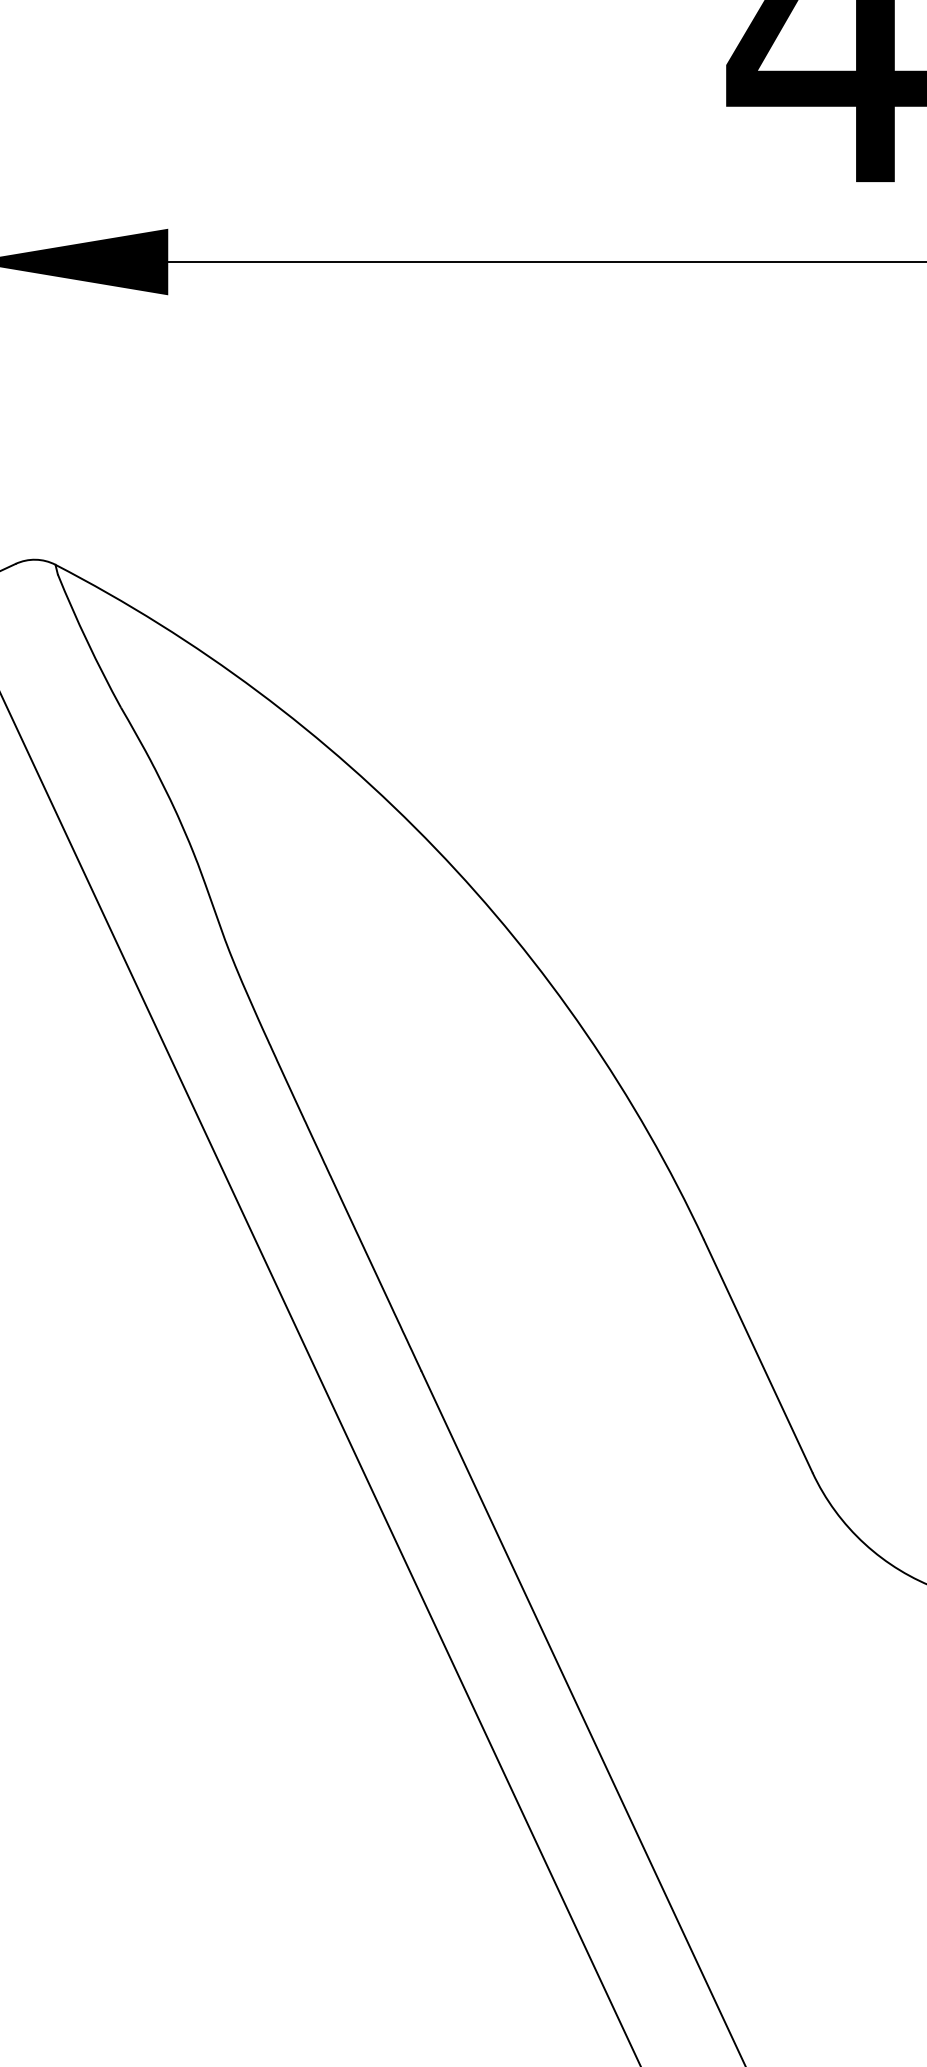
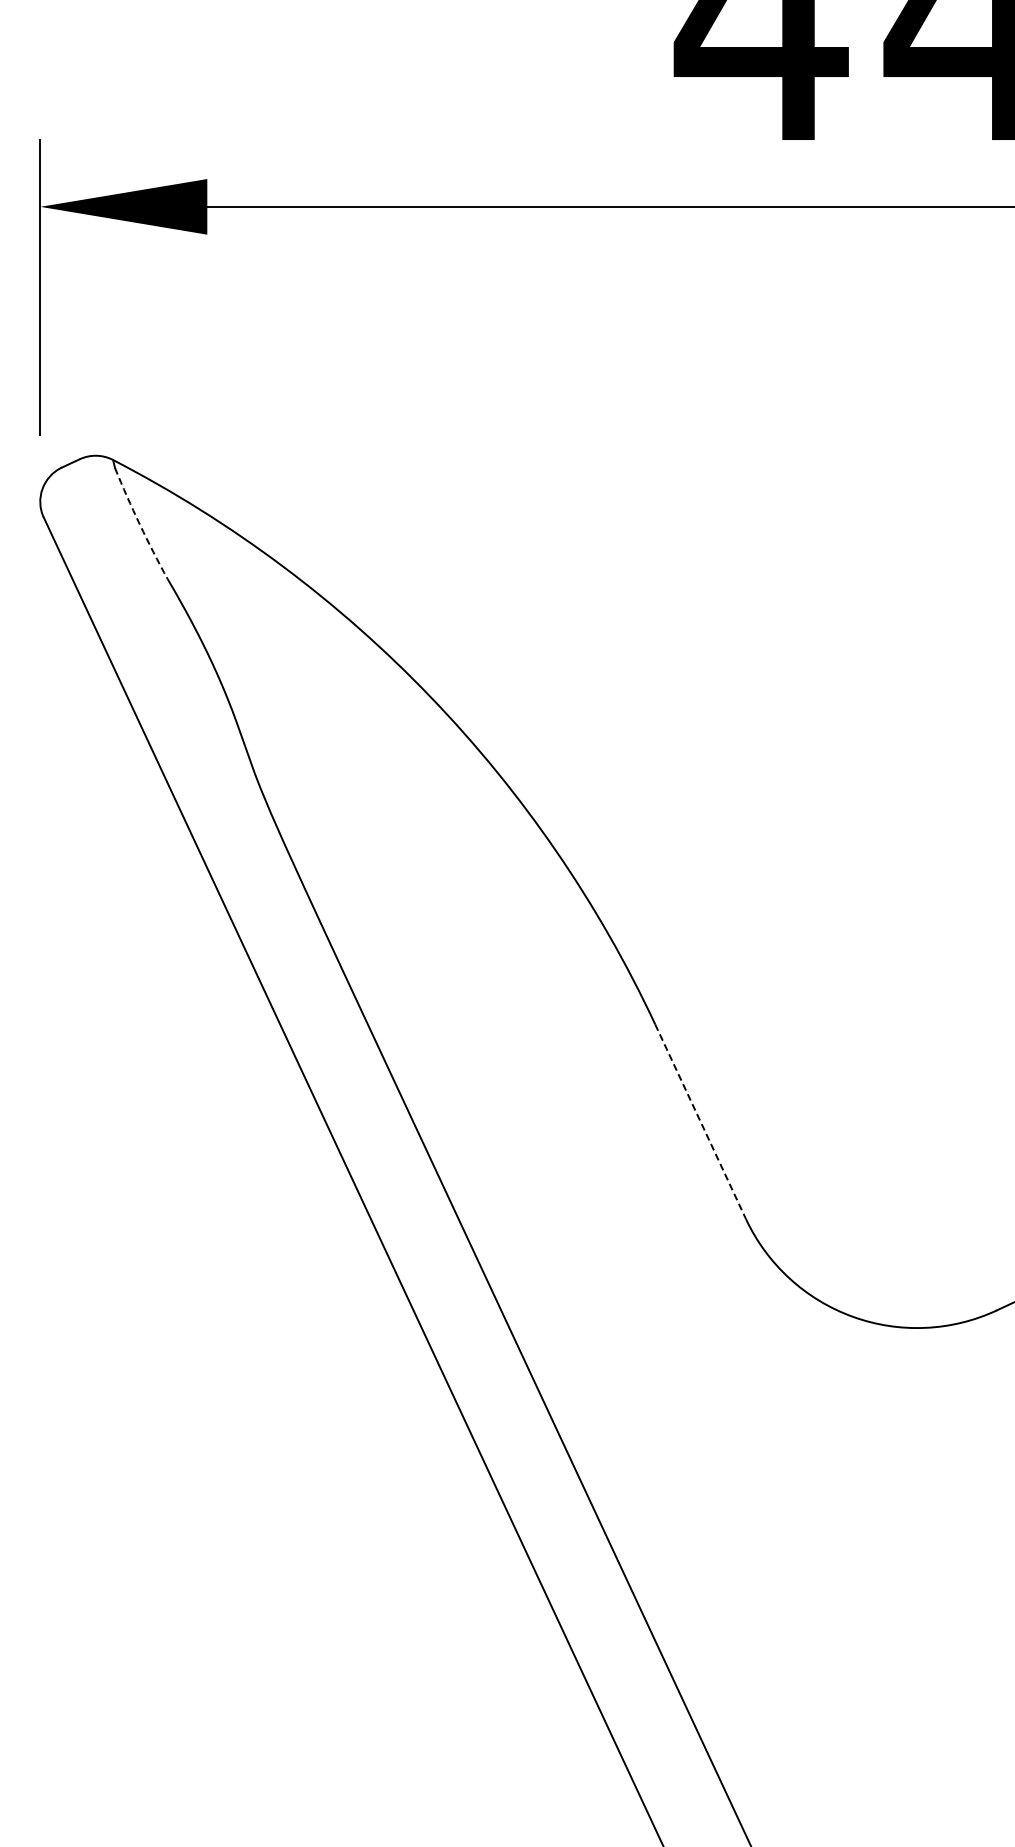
arc: (87, 641) -> (139, 524), solid -> dashed
line: (758, 1357) -> (700, 1122), solid -> dashed

